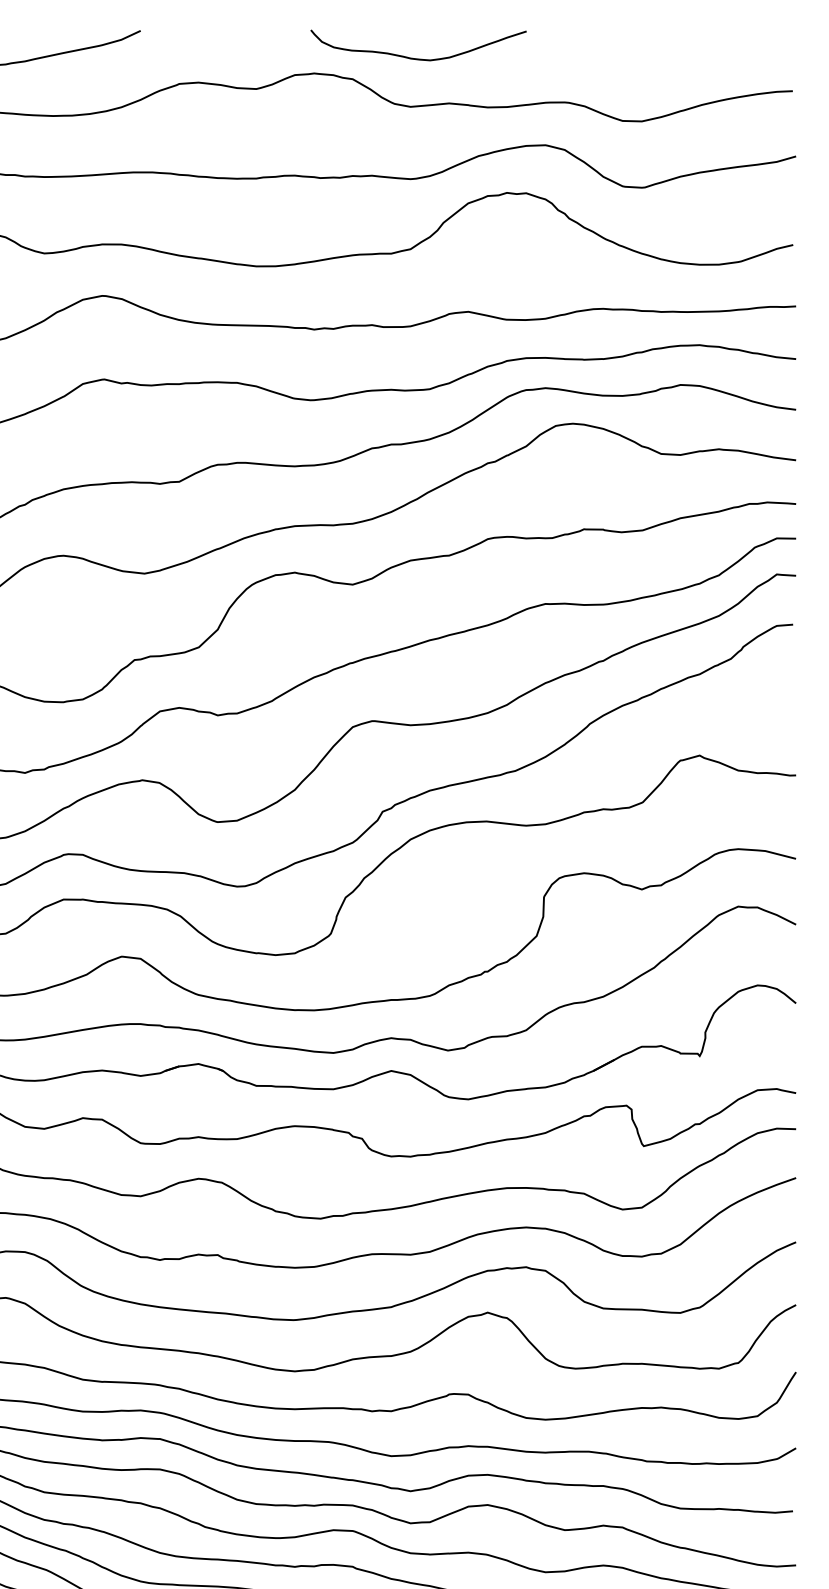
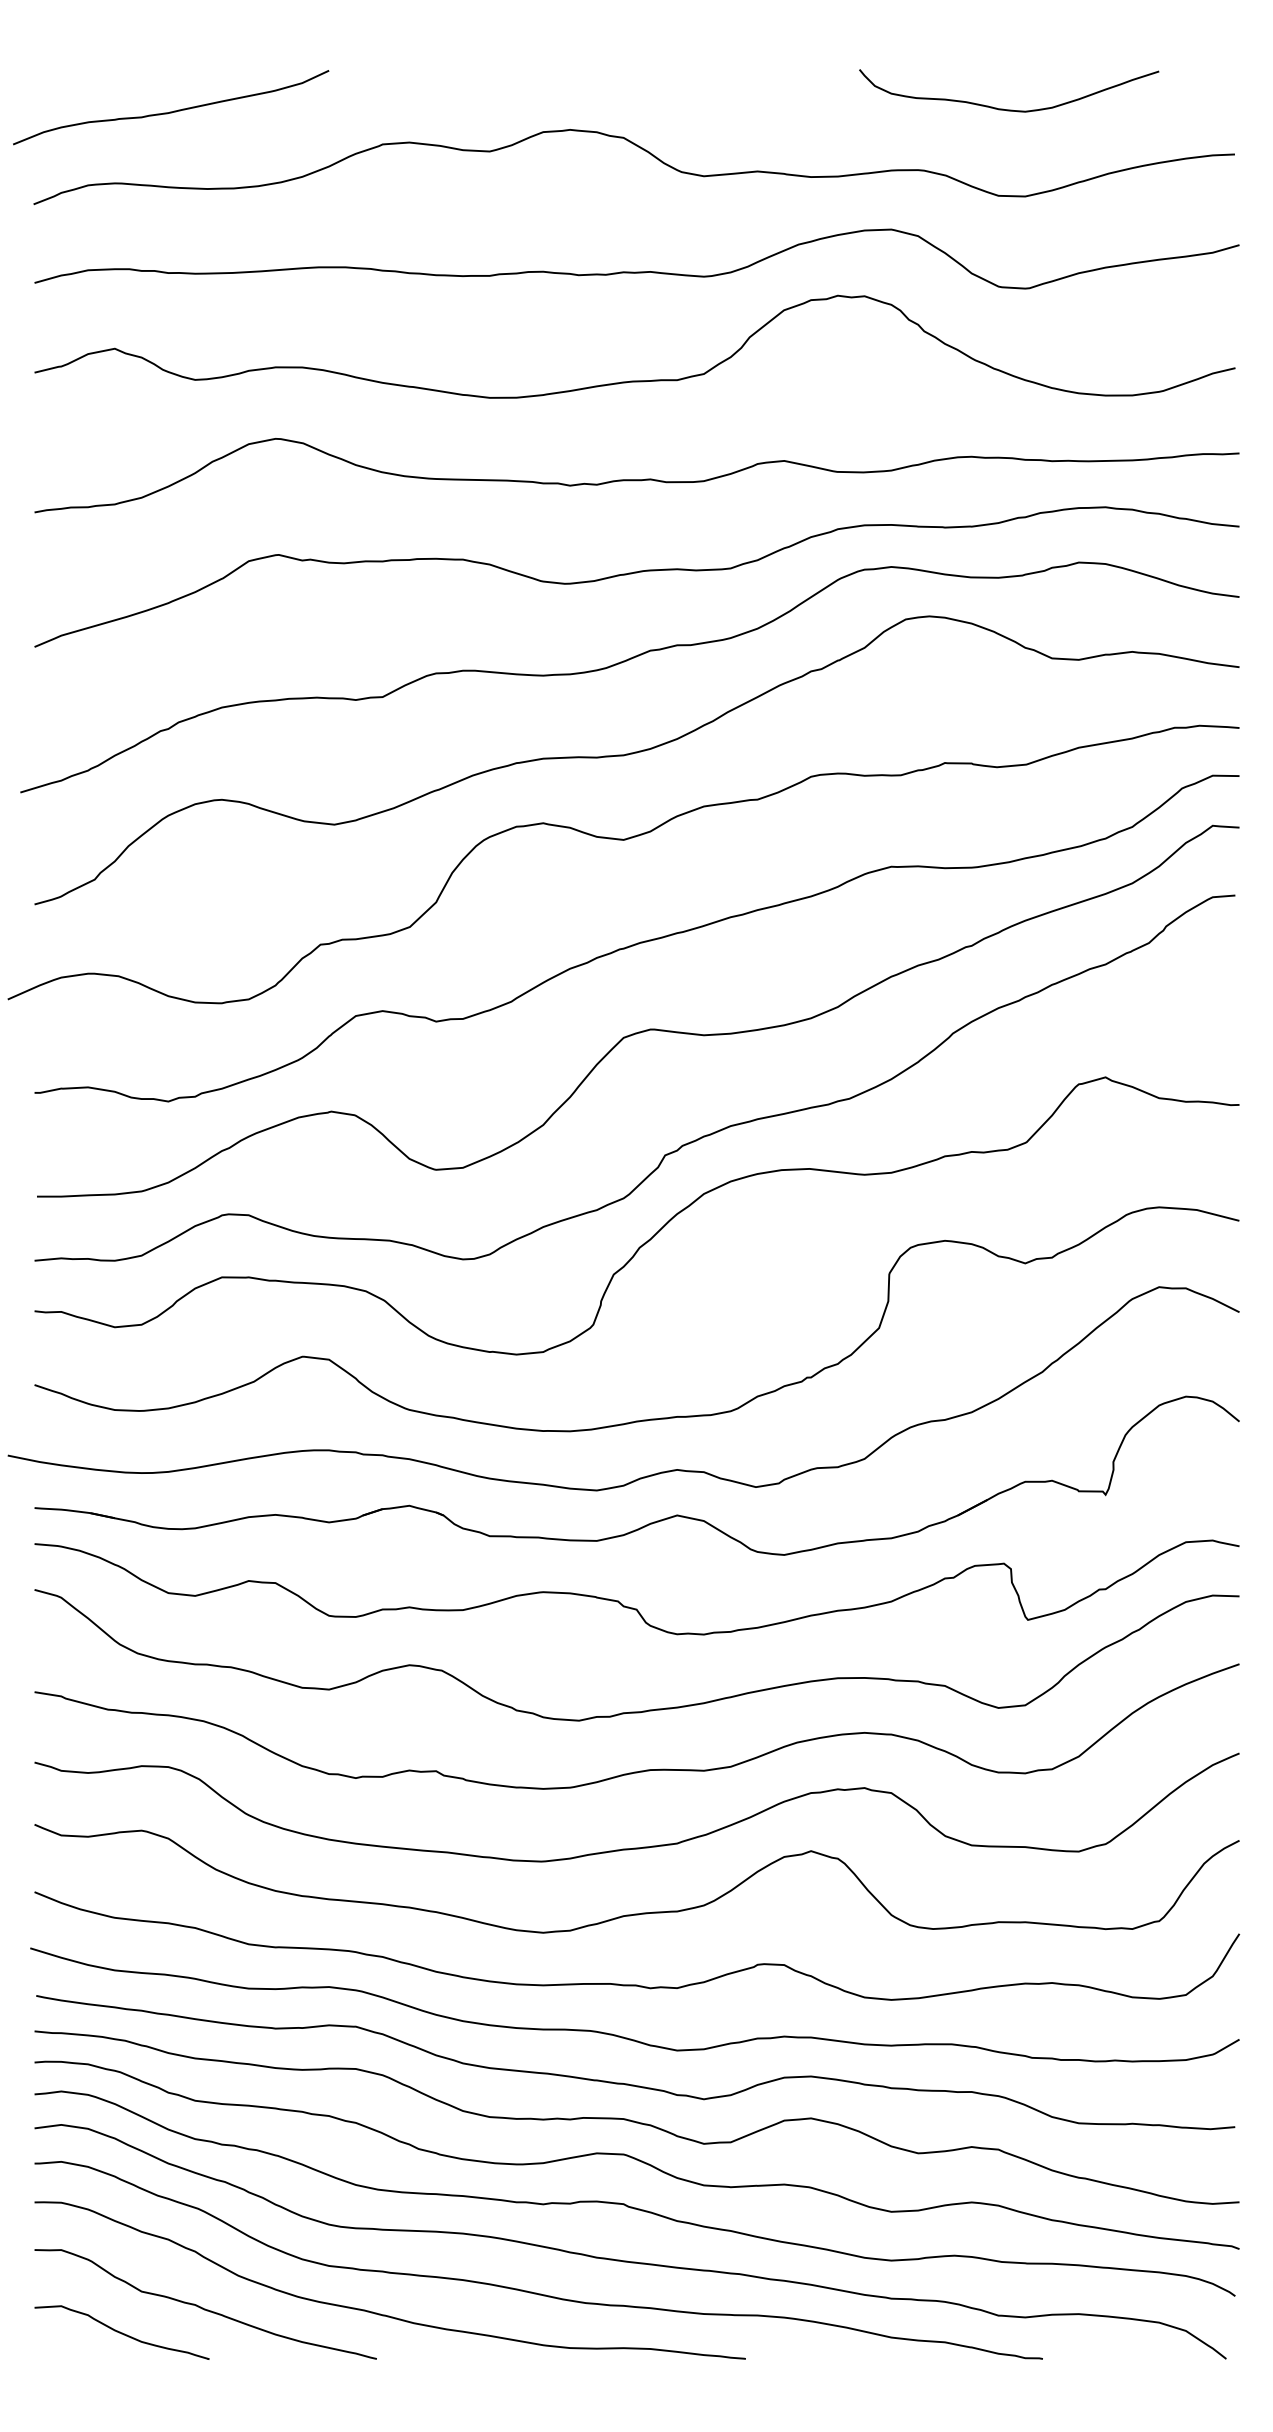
curve: (414, 58) -> (1003, 108), moved

